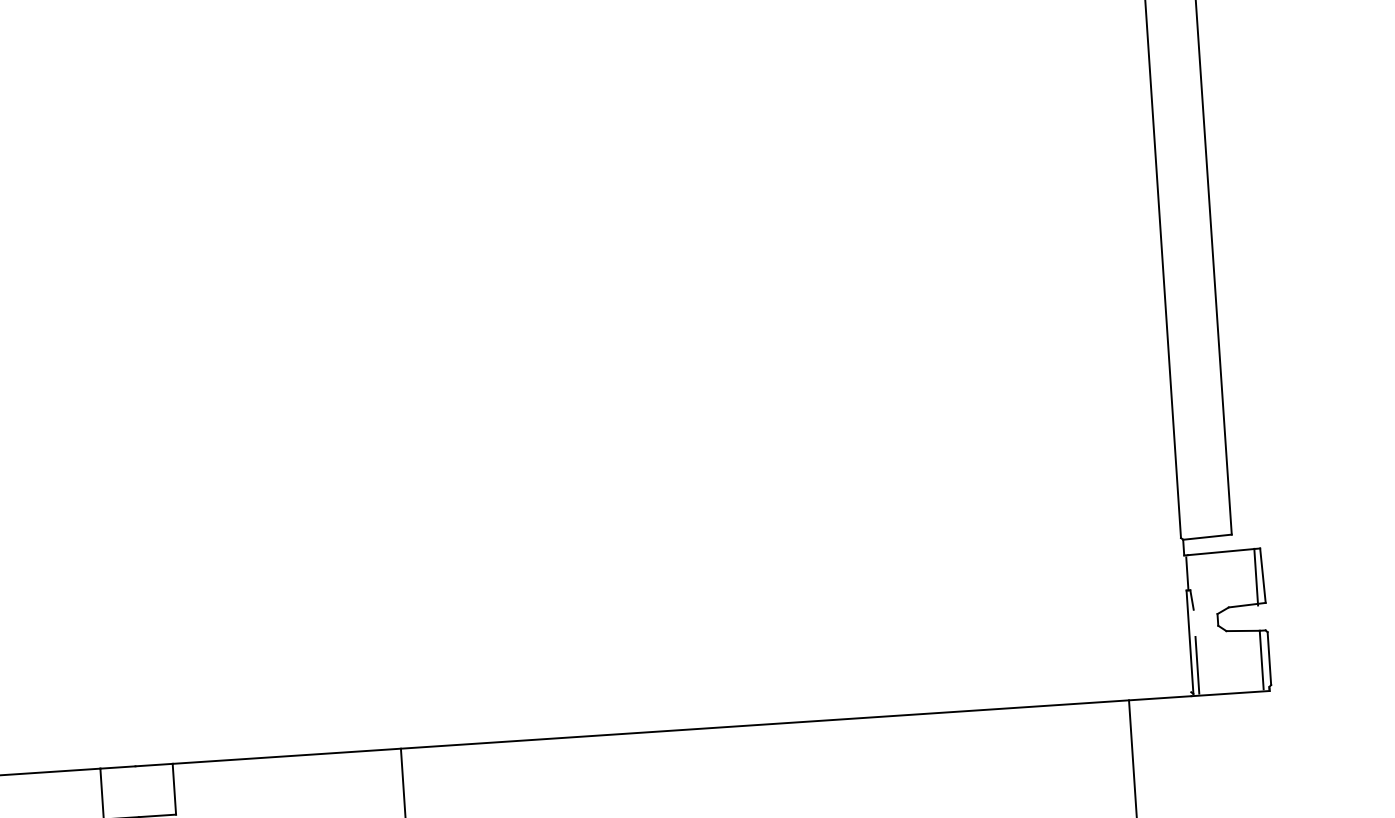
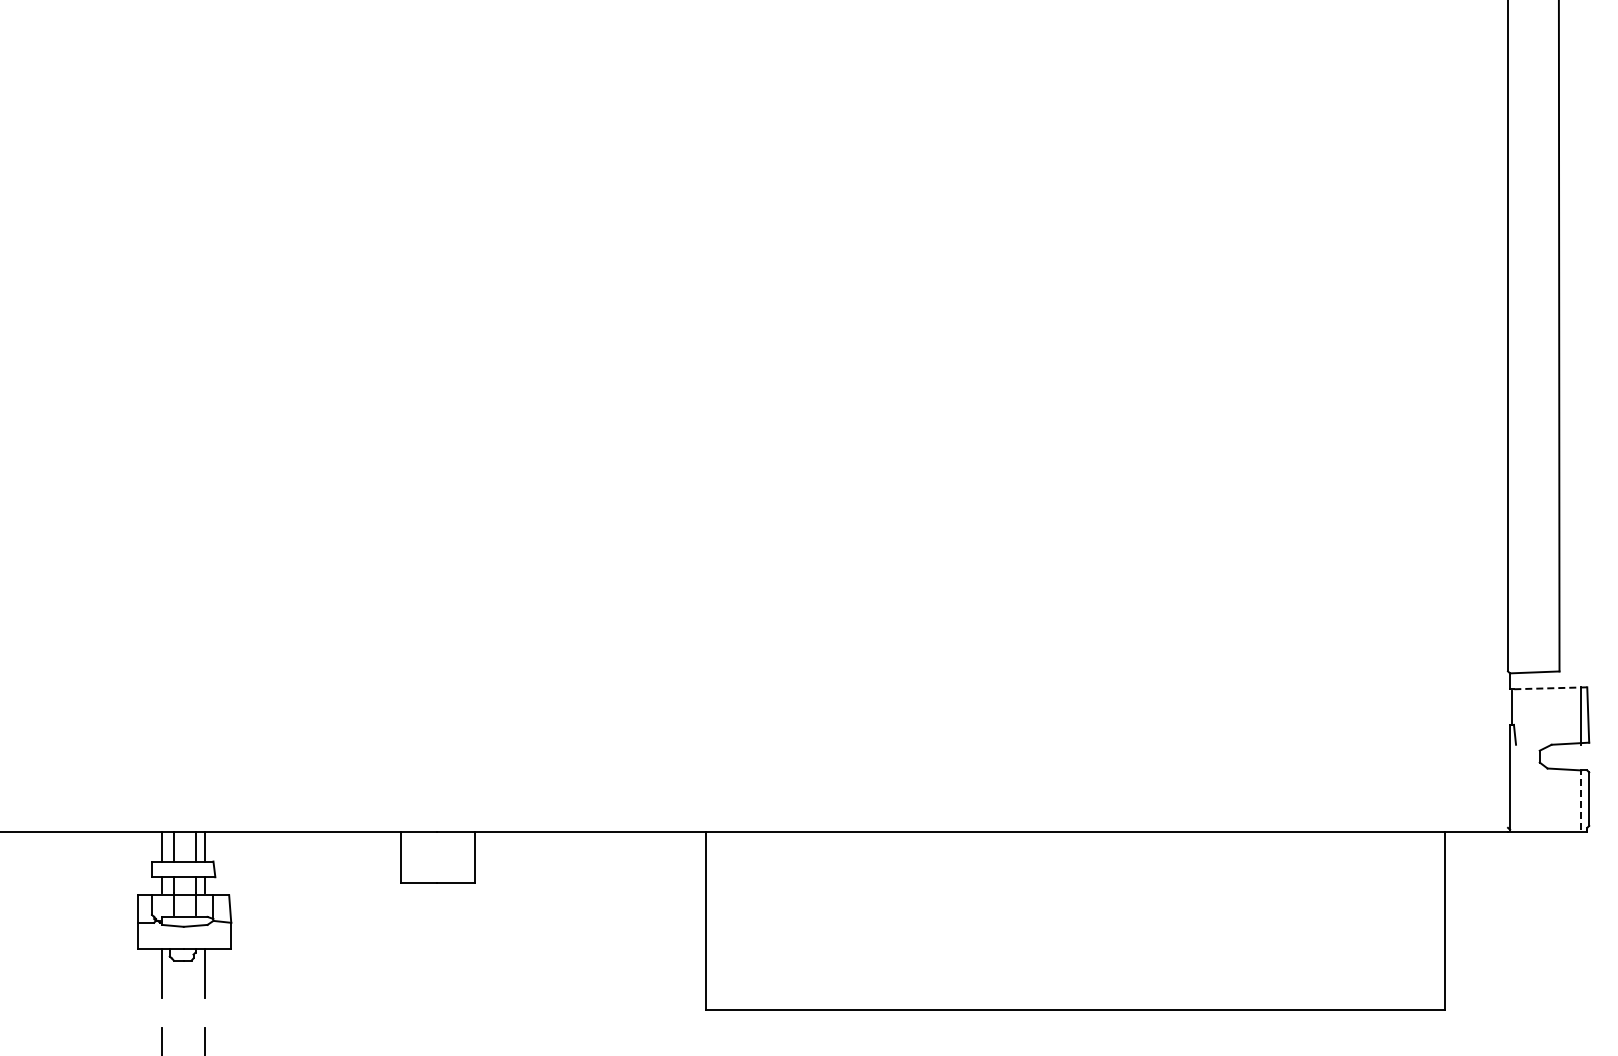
line: (1224, 552) -> (1550, 688), solid -> dashed
line: (1261, 660) -> (1581, 800), solid -> dashed
line: (1197, 664) -> (1516, 800), removed

